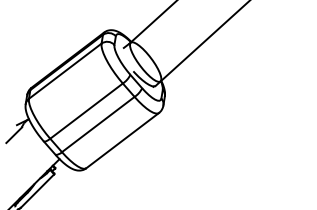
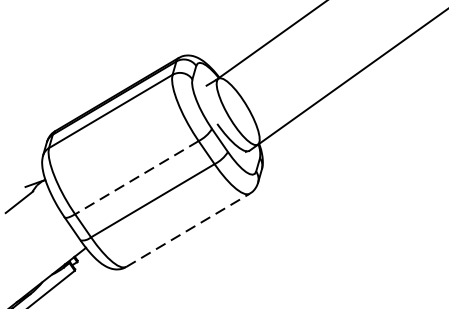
line: (86, 111) -> (136, 178), solid -> dashed
line: (122, 140) -> (187, 230), solid -> dashed

